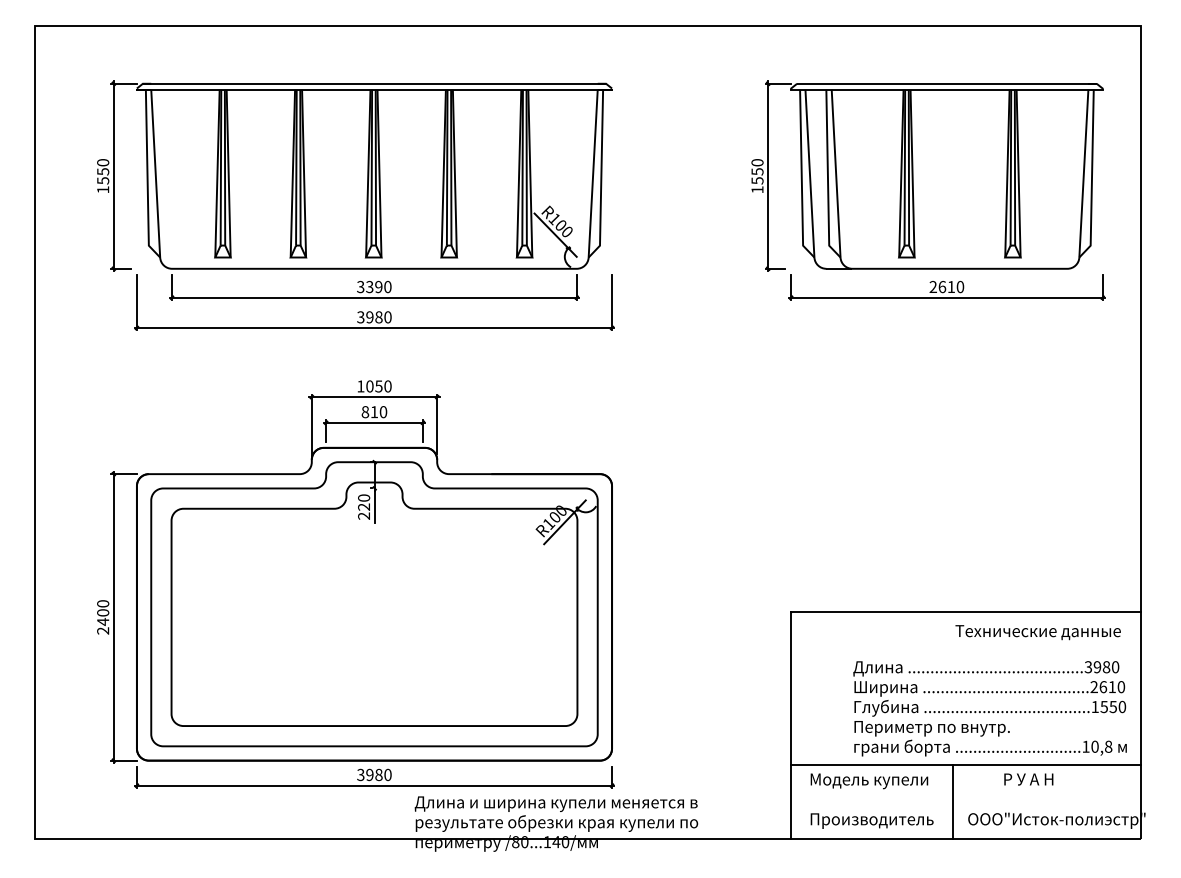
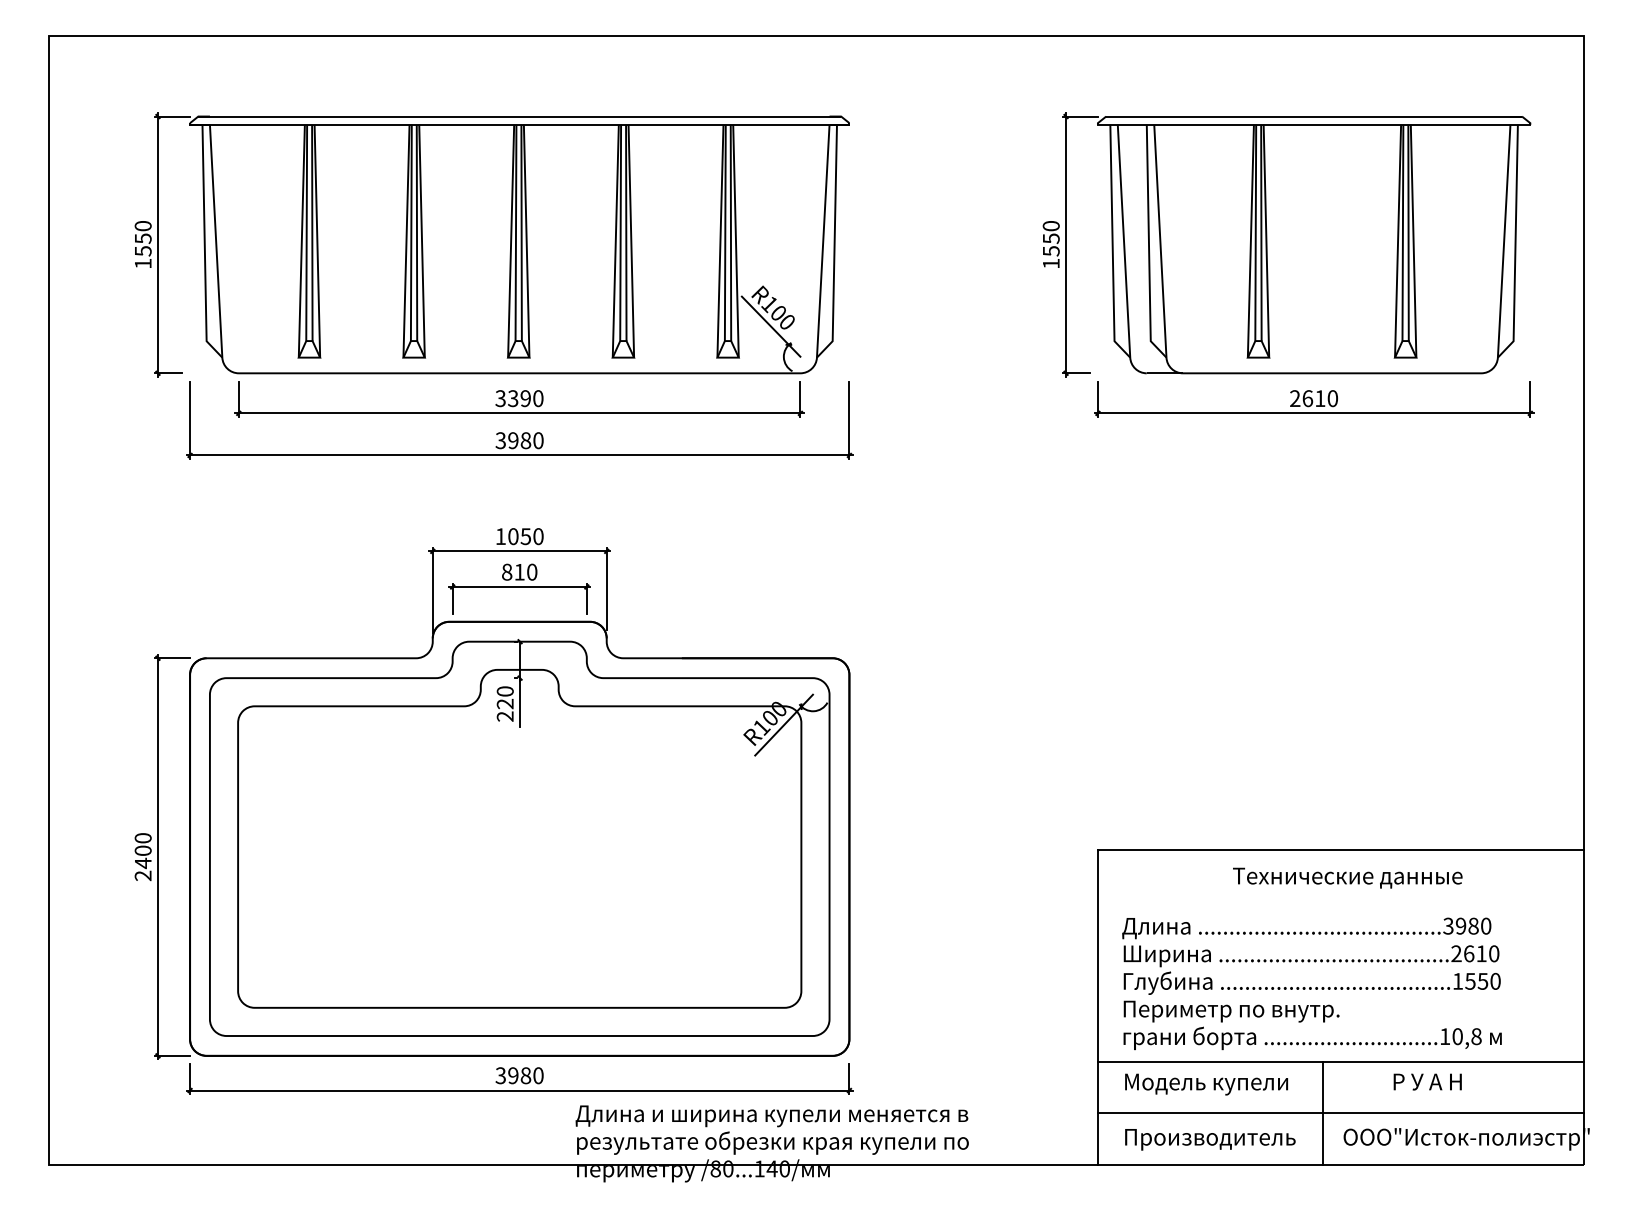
text: (1037, 632) -> (1347, 877), moved
text: (989, 708) -> (1311, 983), moved
line: (965, 802) -> (1340, 1113), added

